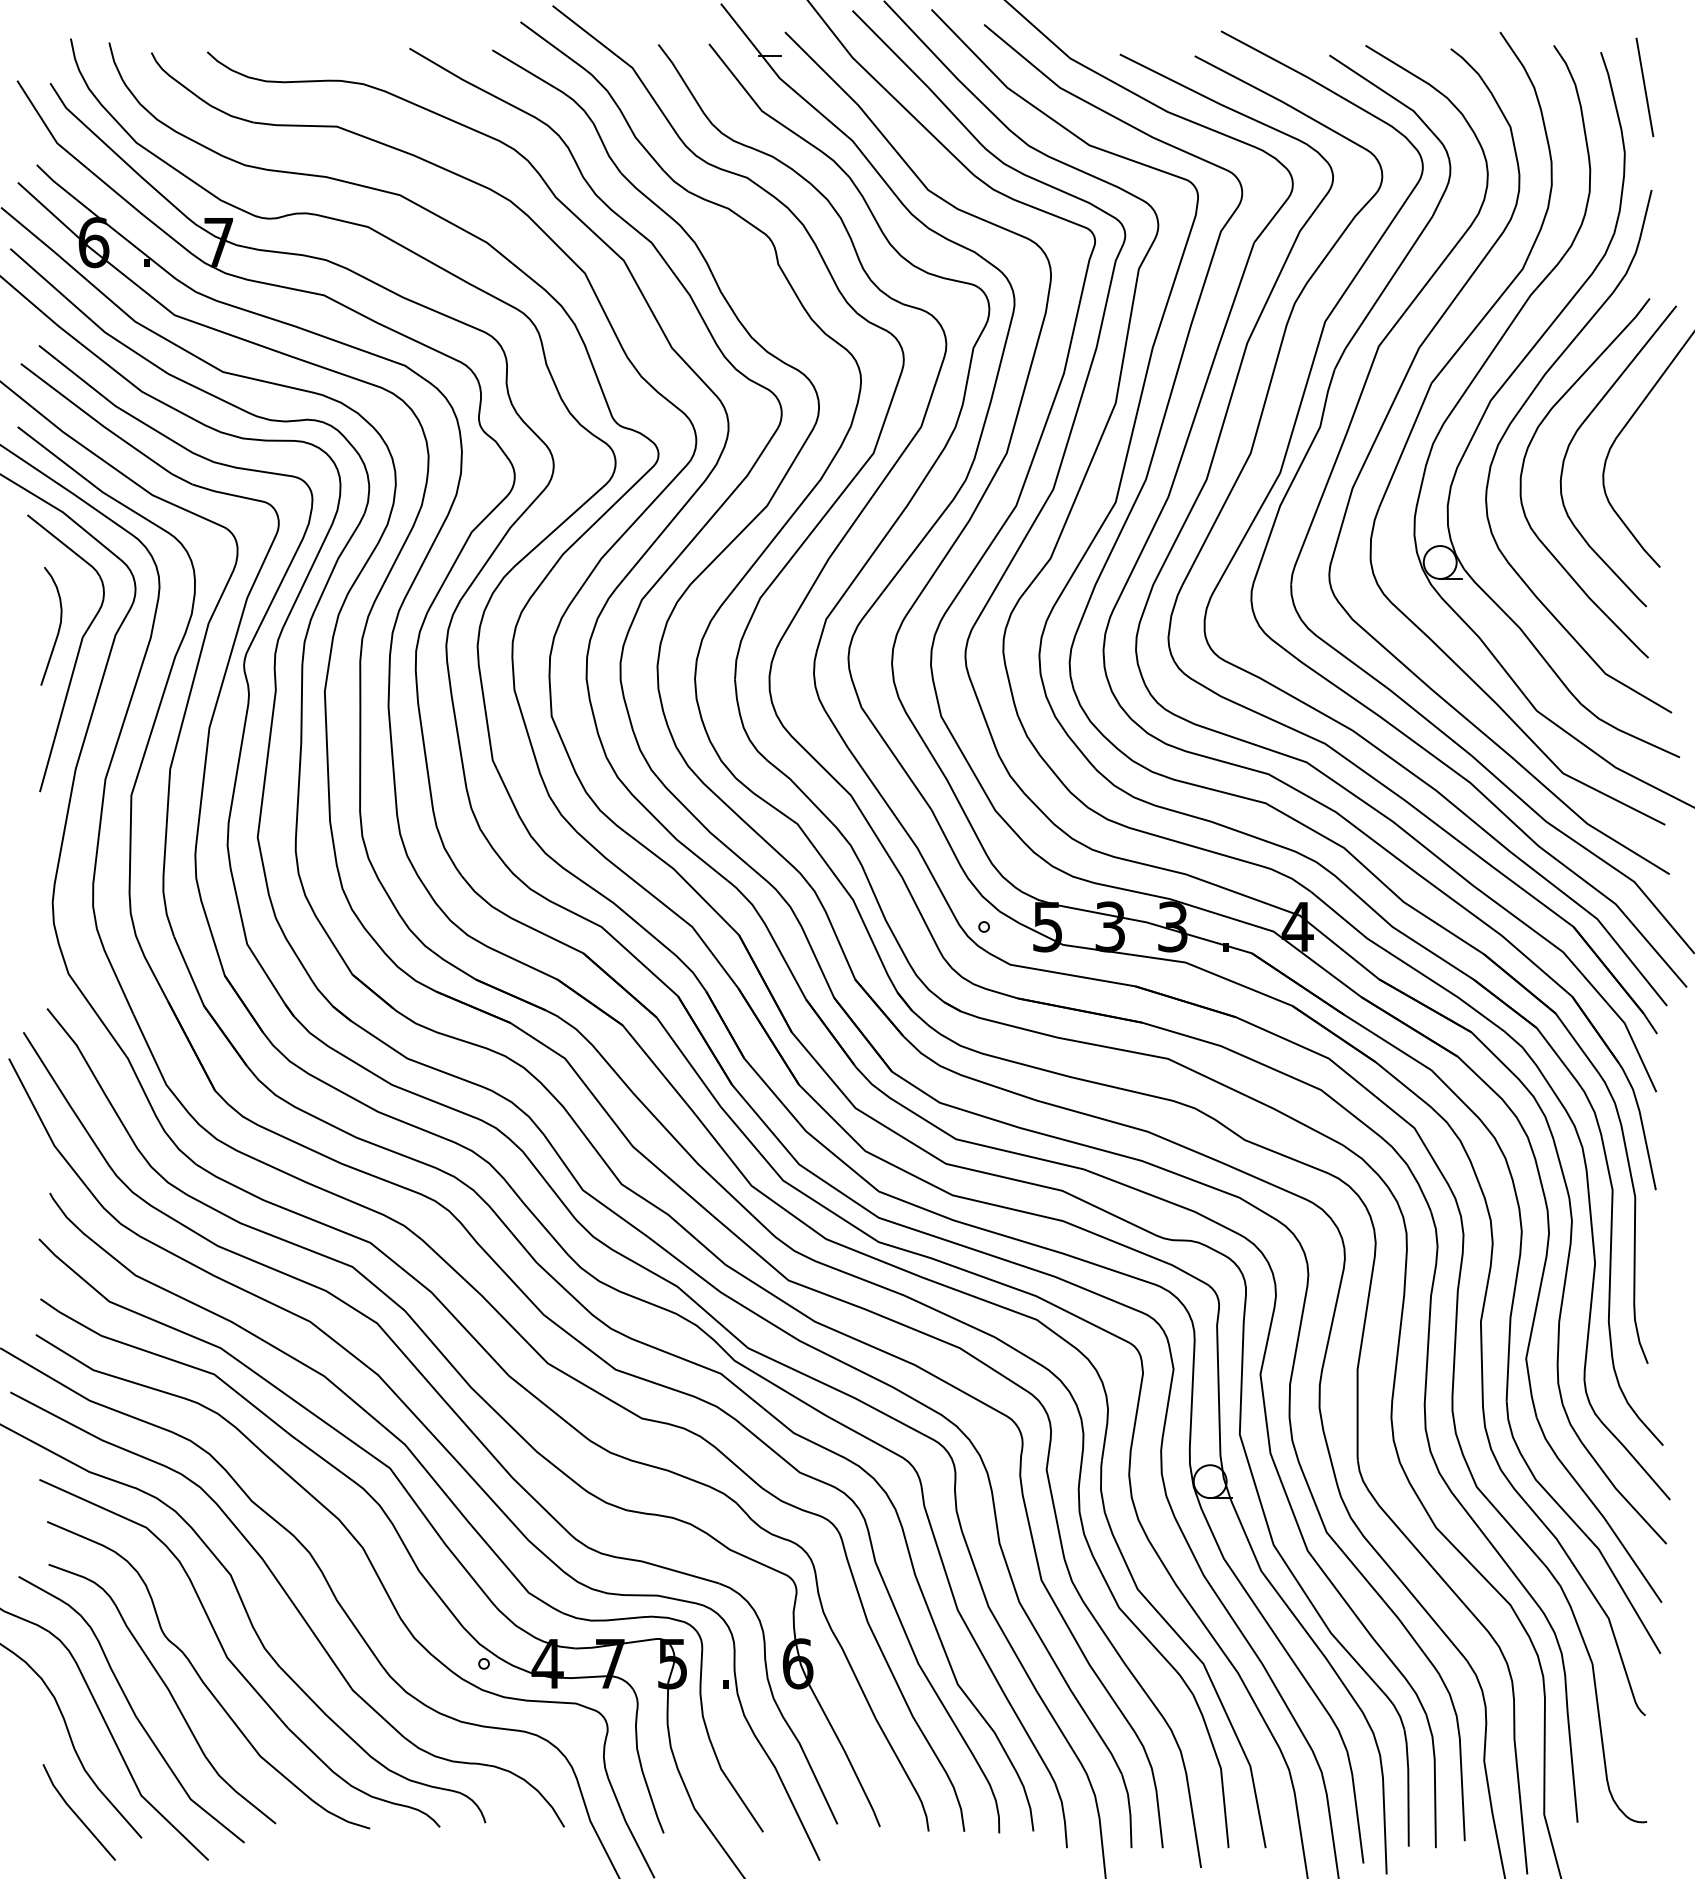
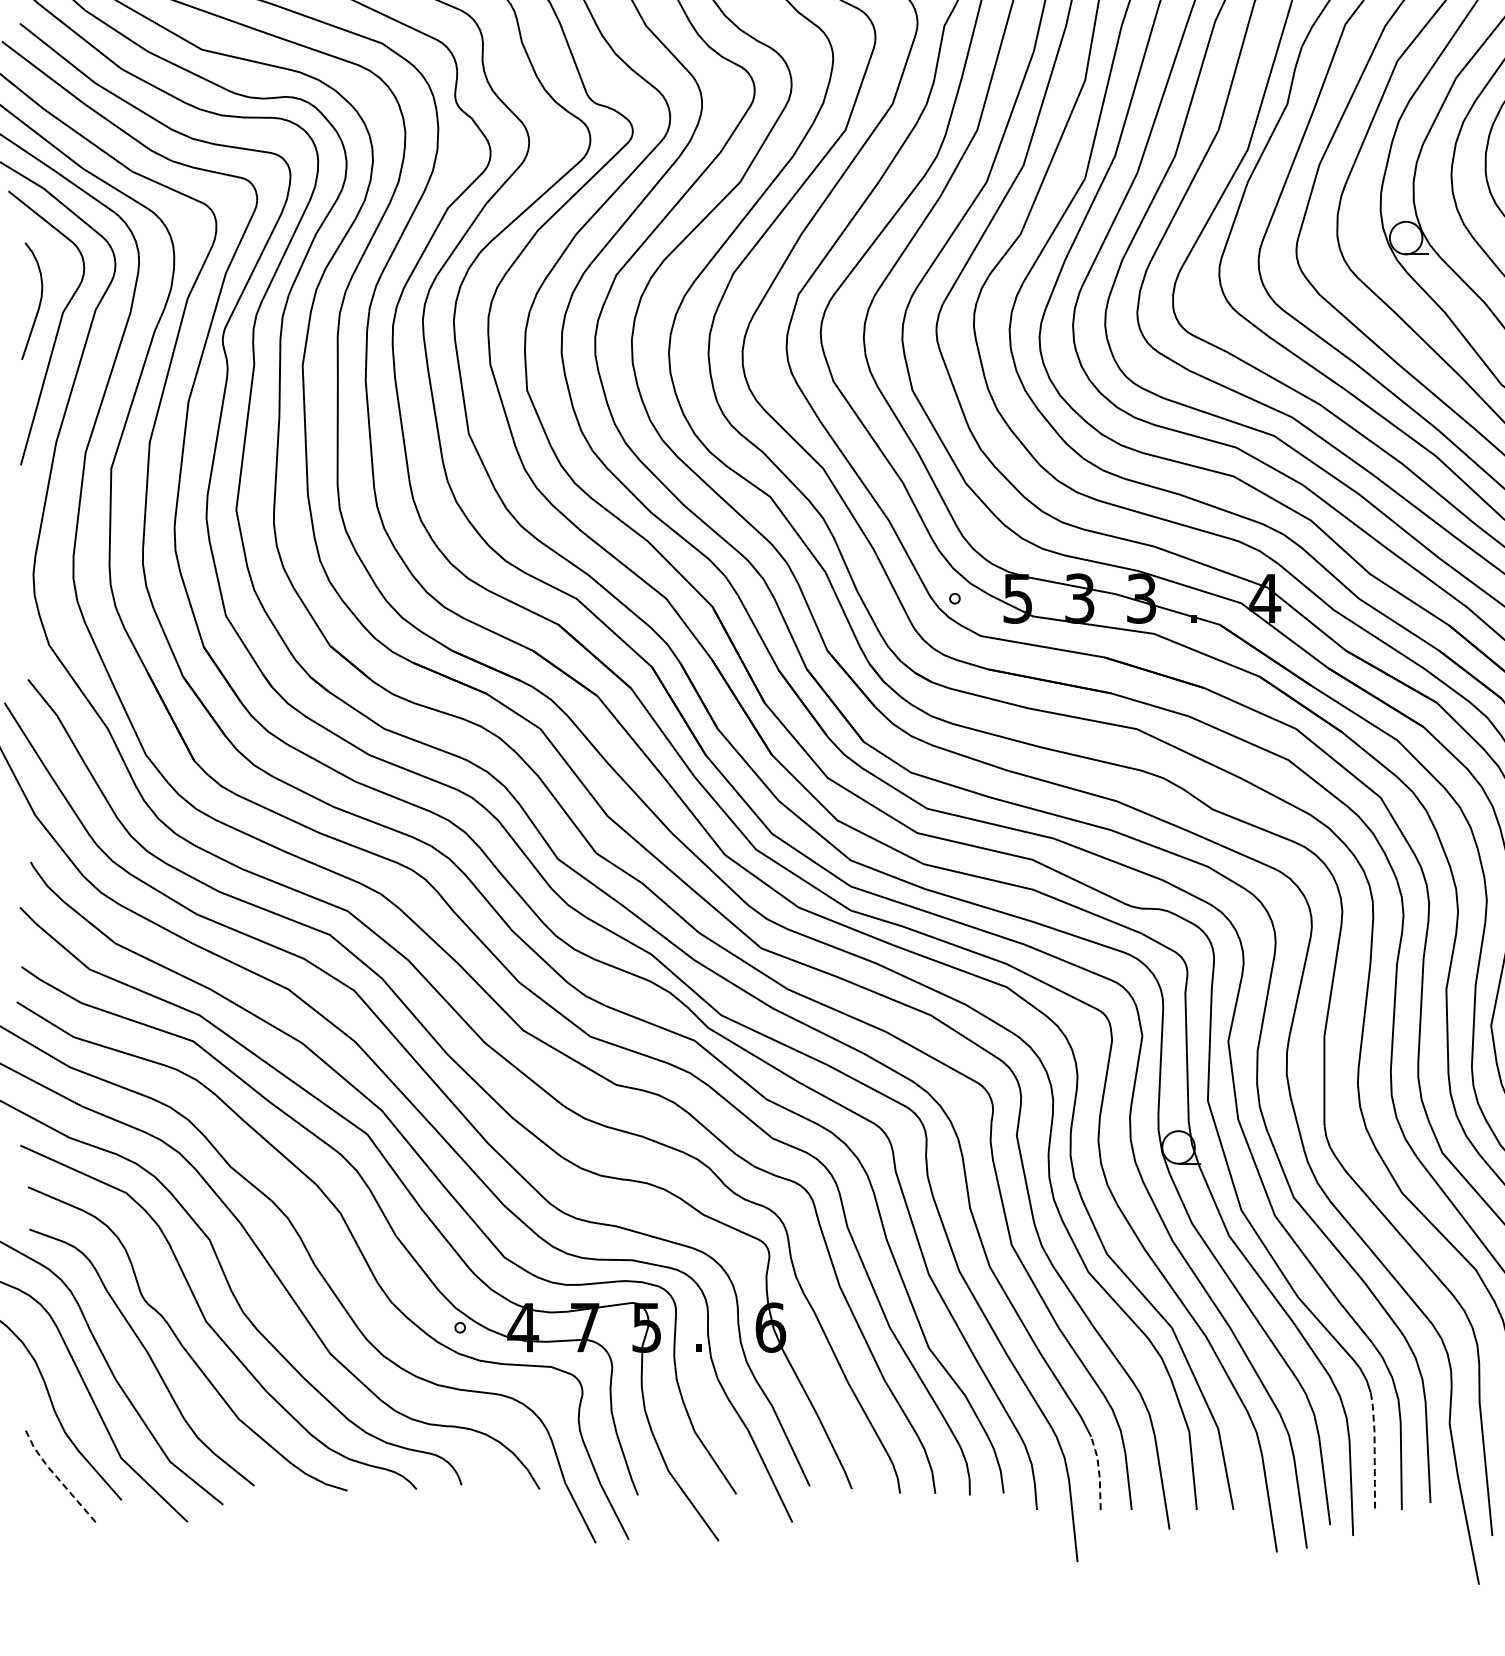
line: (1408, 1786) -> (1374, 1449), solid -> dashed
line: (1129, 1811) -> (1098, 1473), solid -> dashed
line: (75, 1814) -> (56, 1476), solid -> dashed

